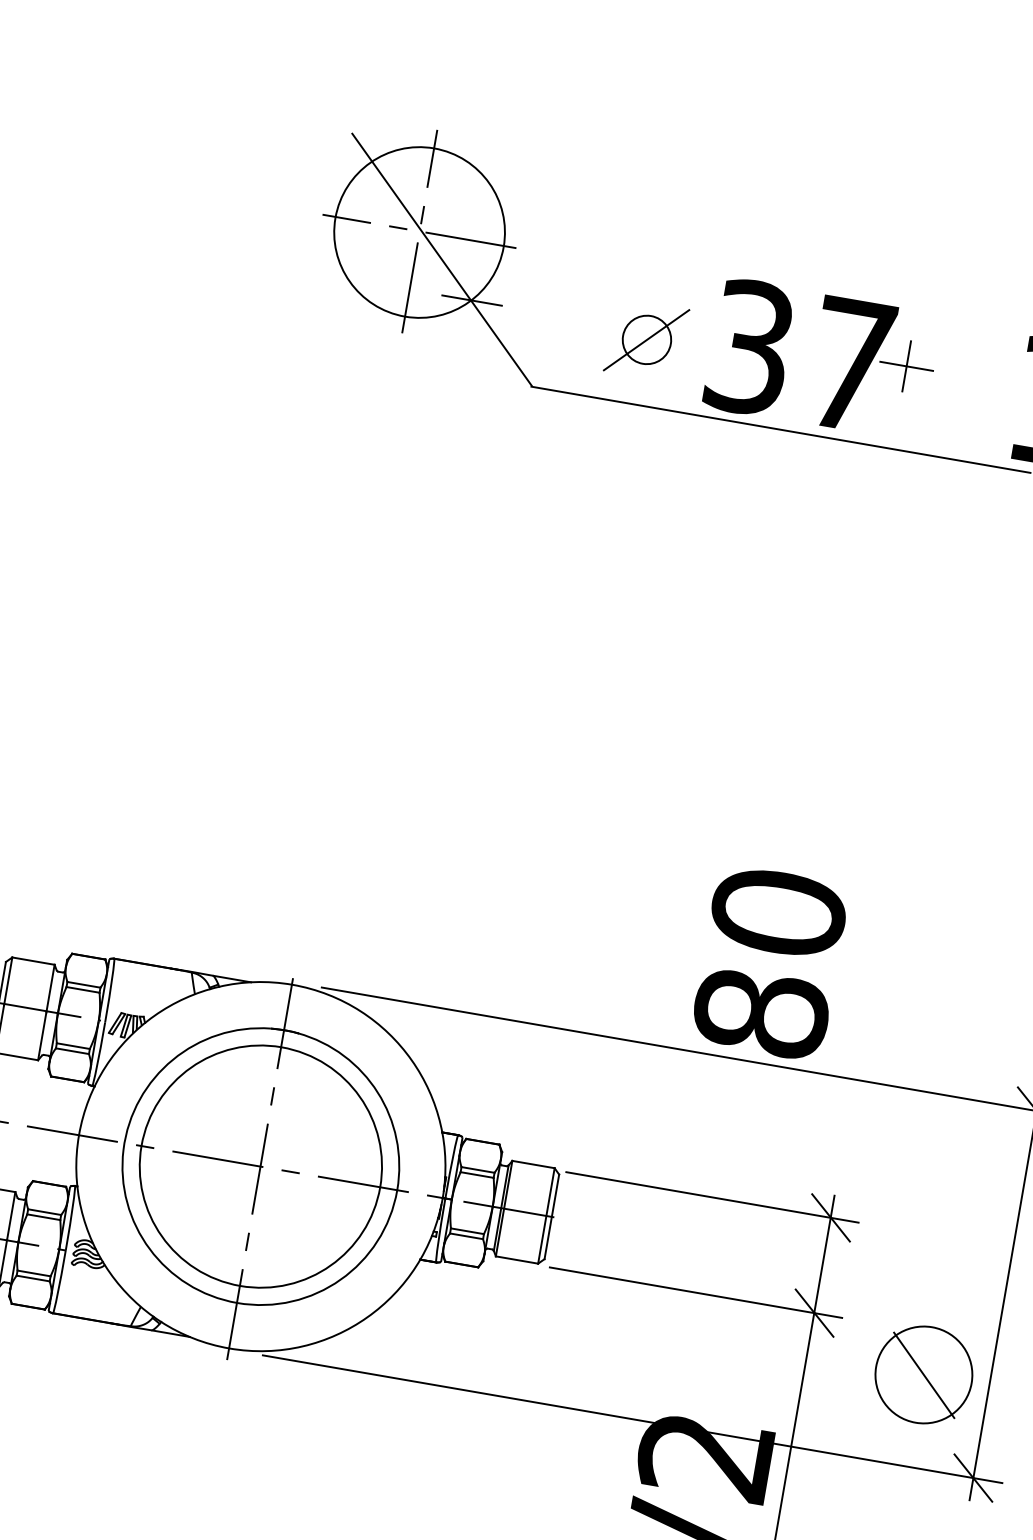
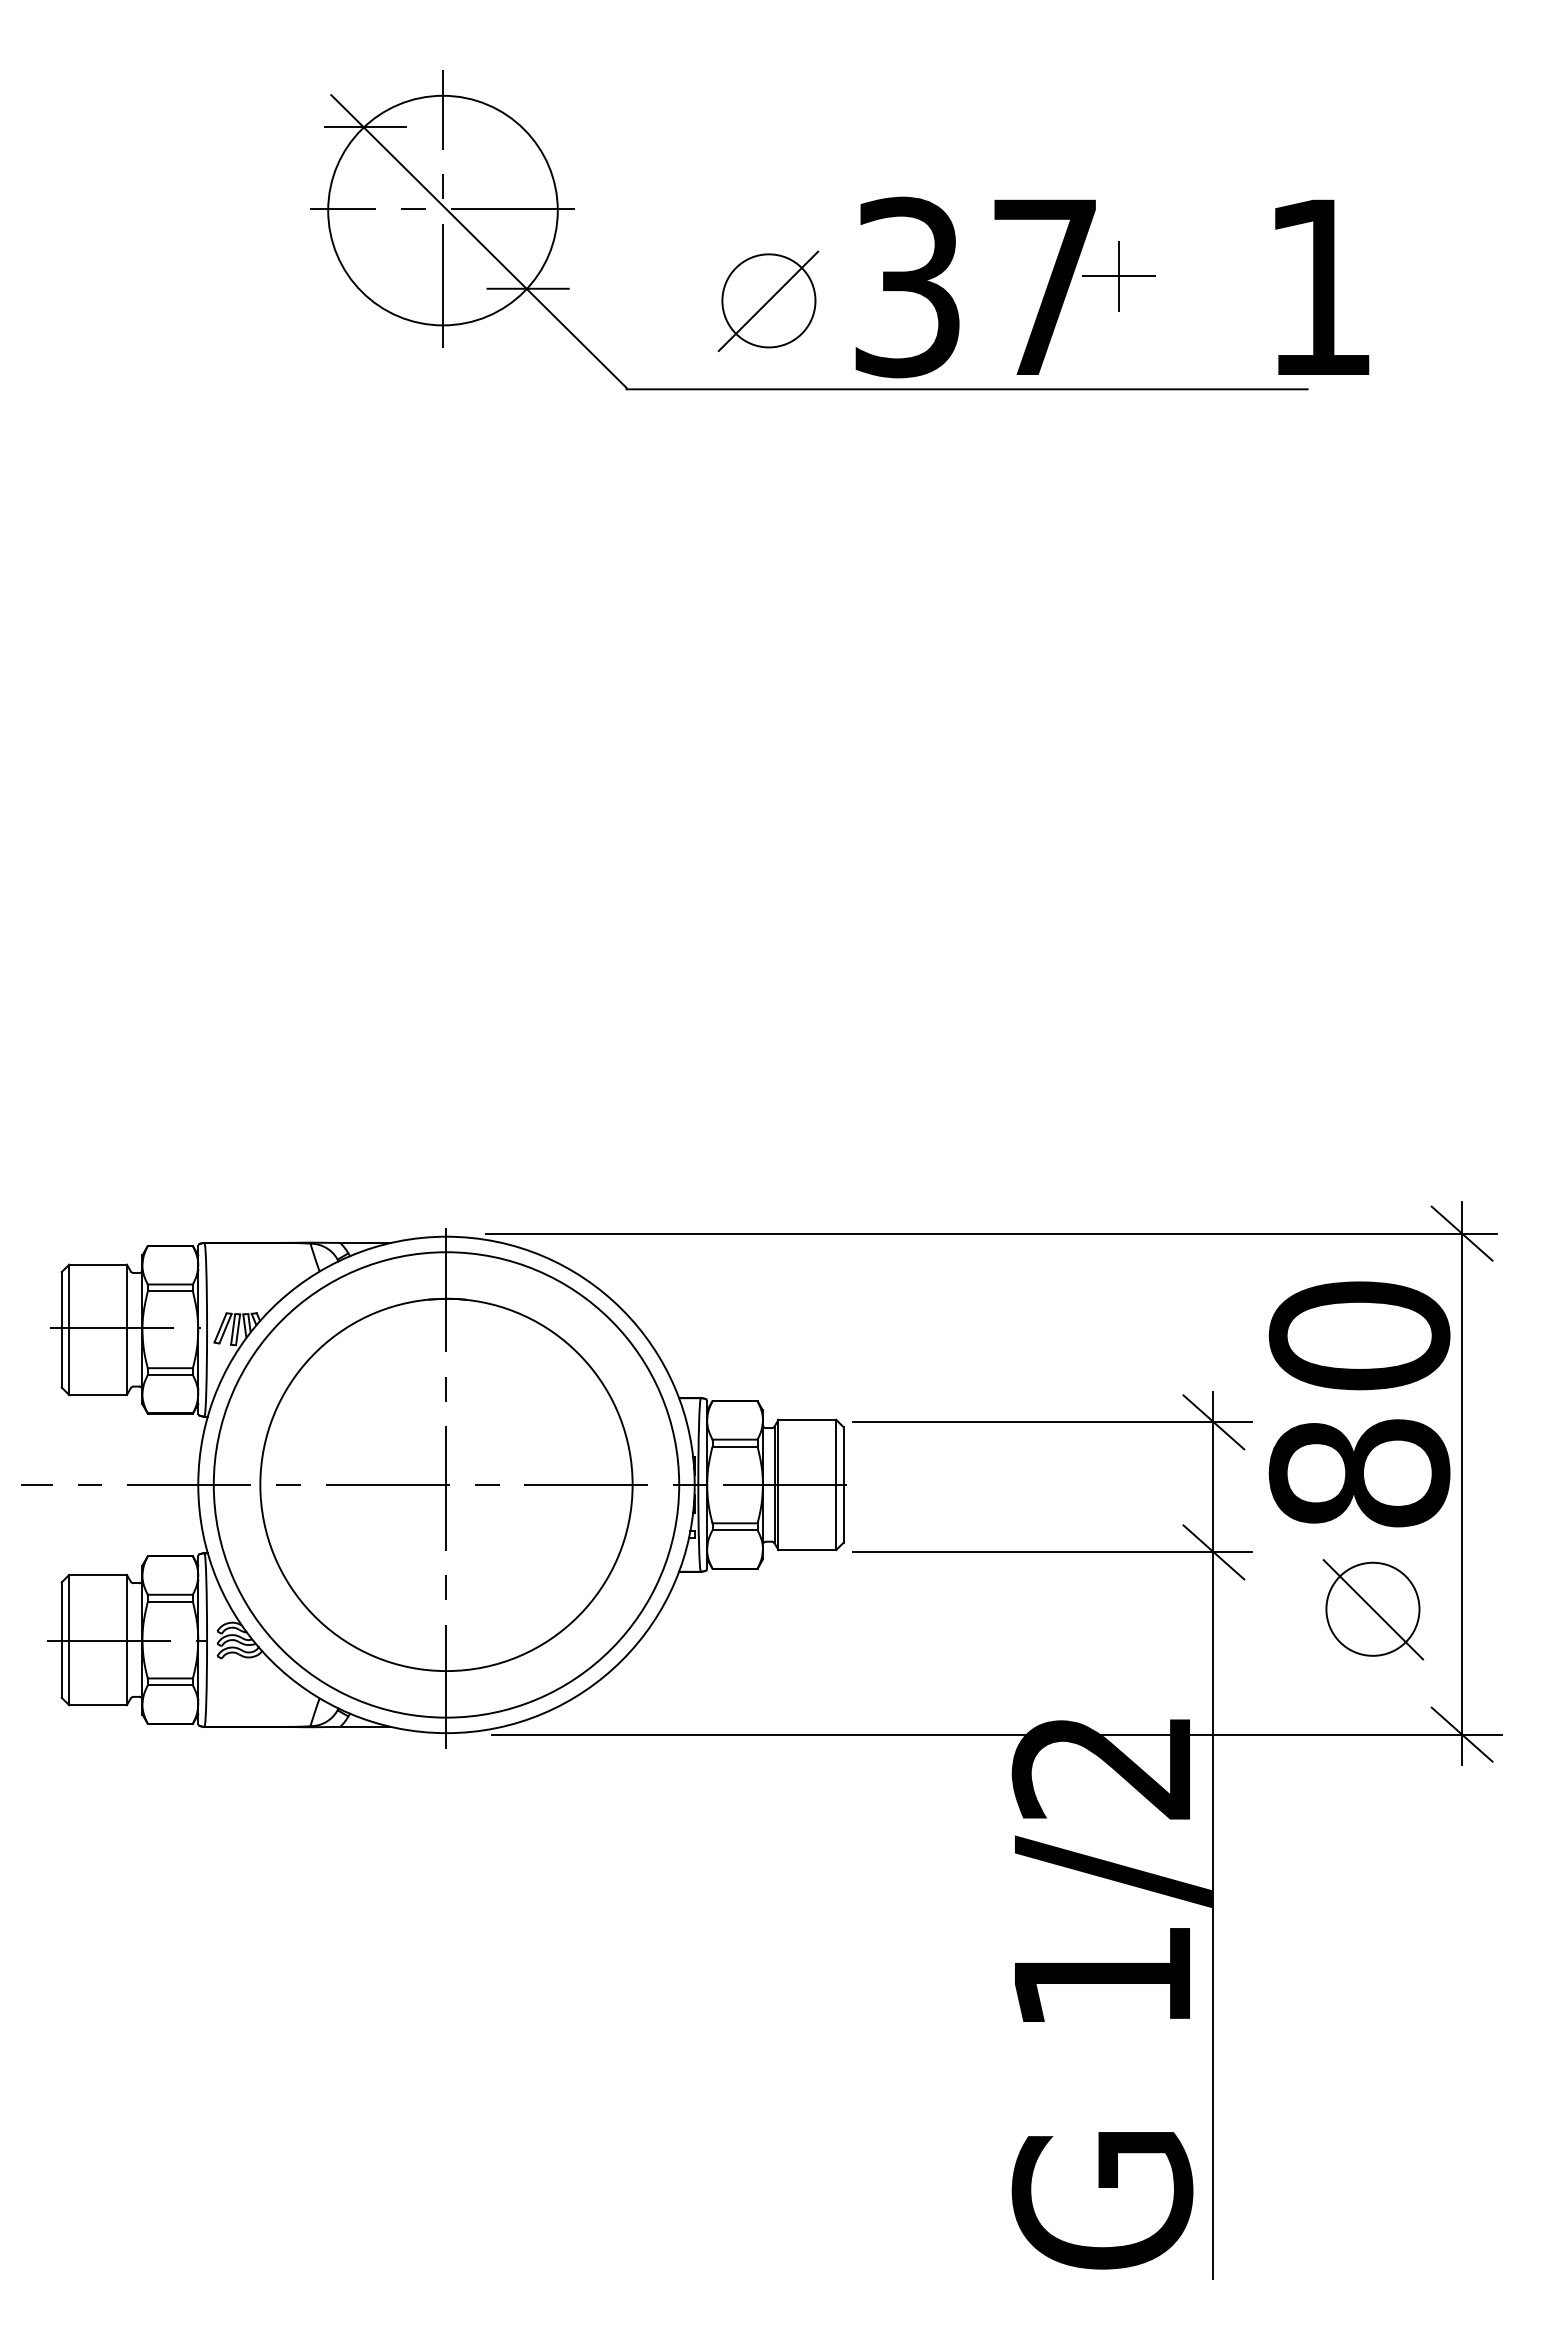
line: (373, 161) -> (365, 127), added
circle: (646, 339) -> (768, 300), size x1.43
text: (769, 962) -> (1359, 1404), moved
circle: (260, 1166) -> (446, 1484), size x1.43
circle: (923, 1374) -> (1372, 1608), size x0.71

